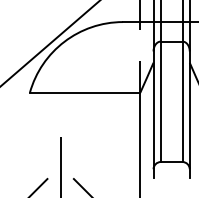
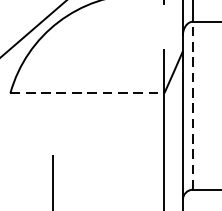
line: (85, 92) -> (87, 92), solid -> dashed
line: (160, 101) -> (192, 105), solid -> dashed

